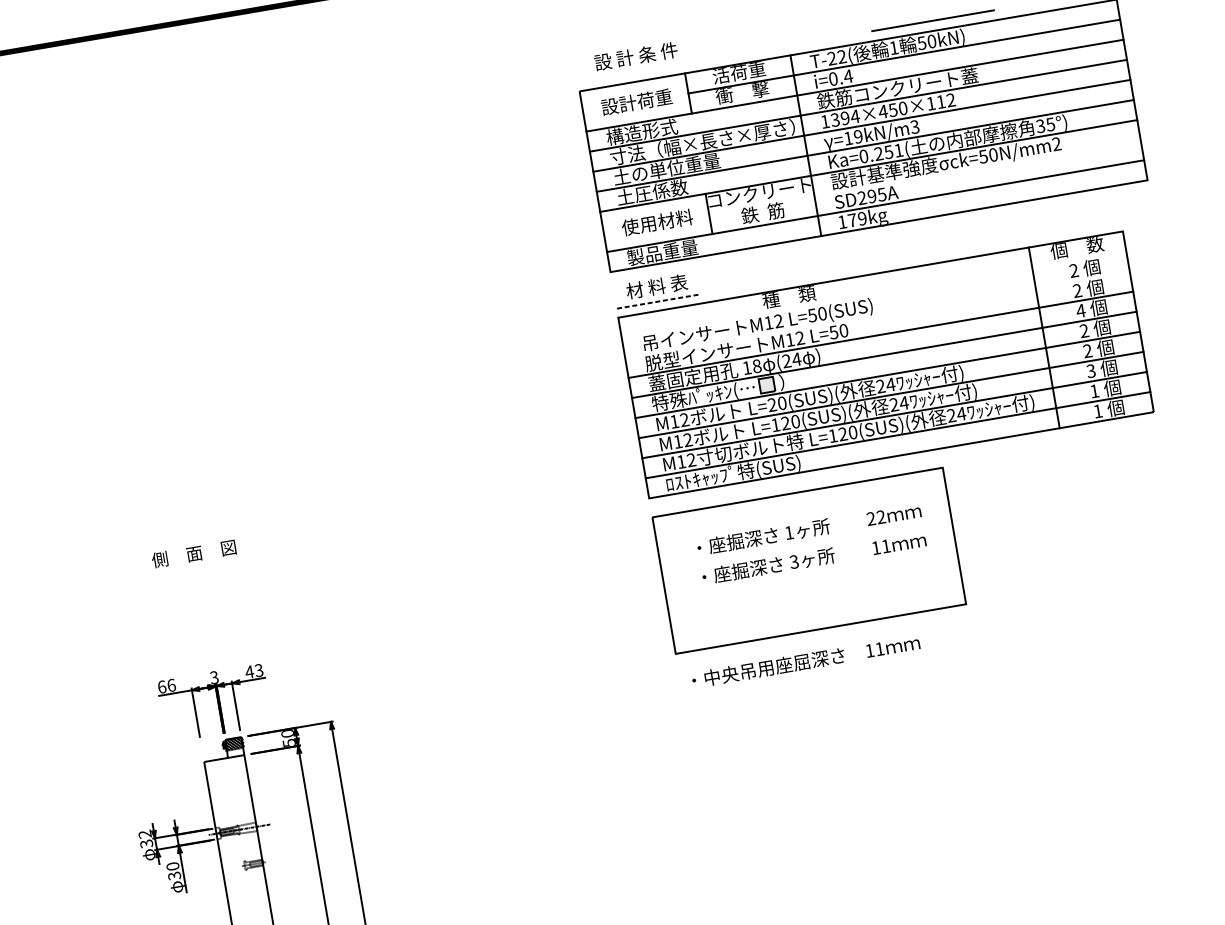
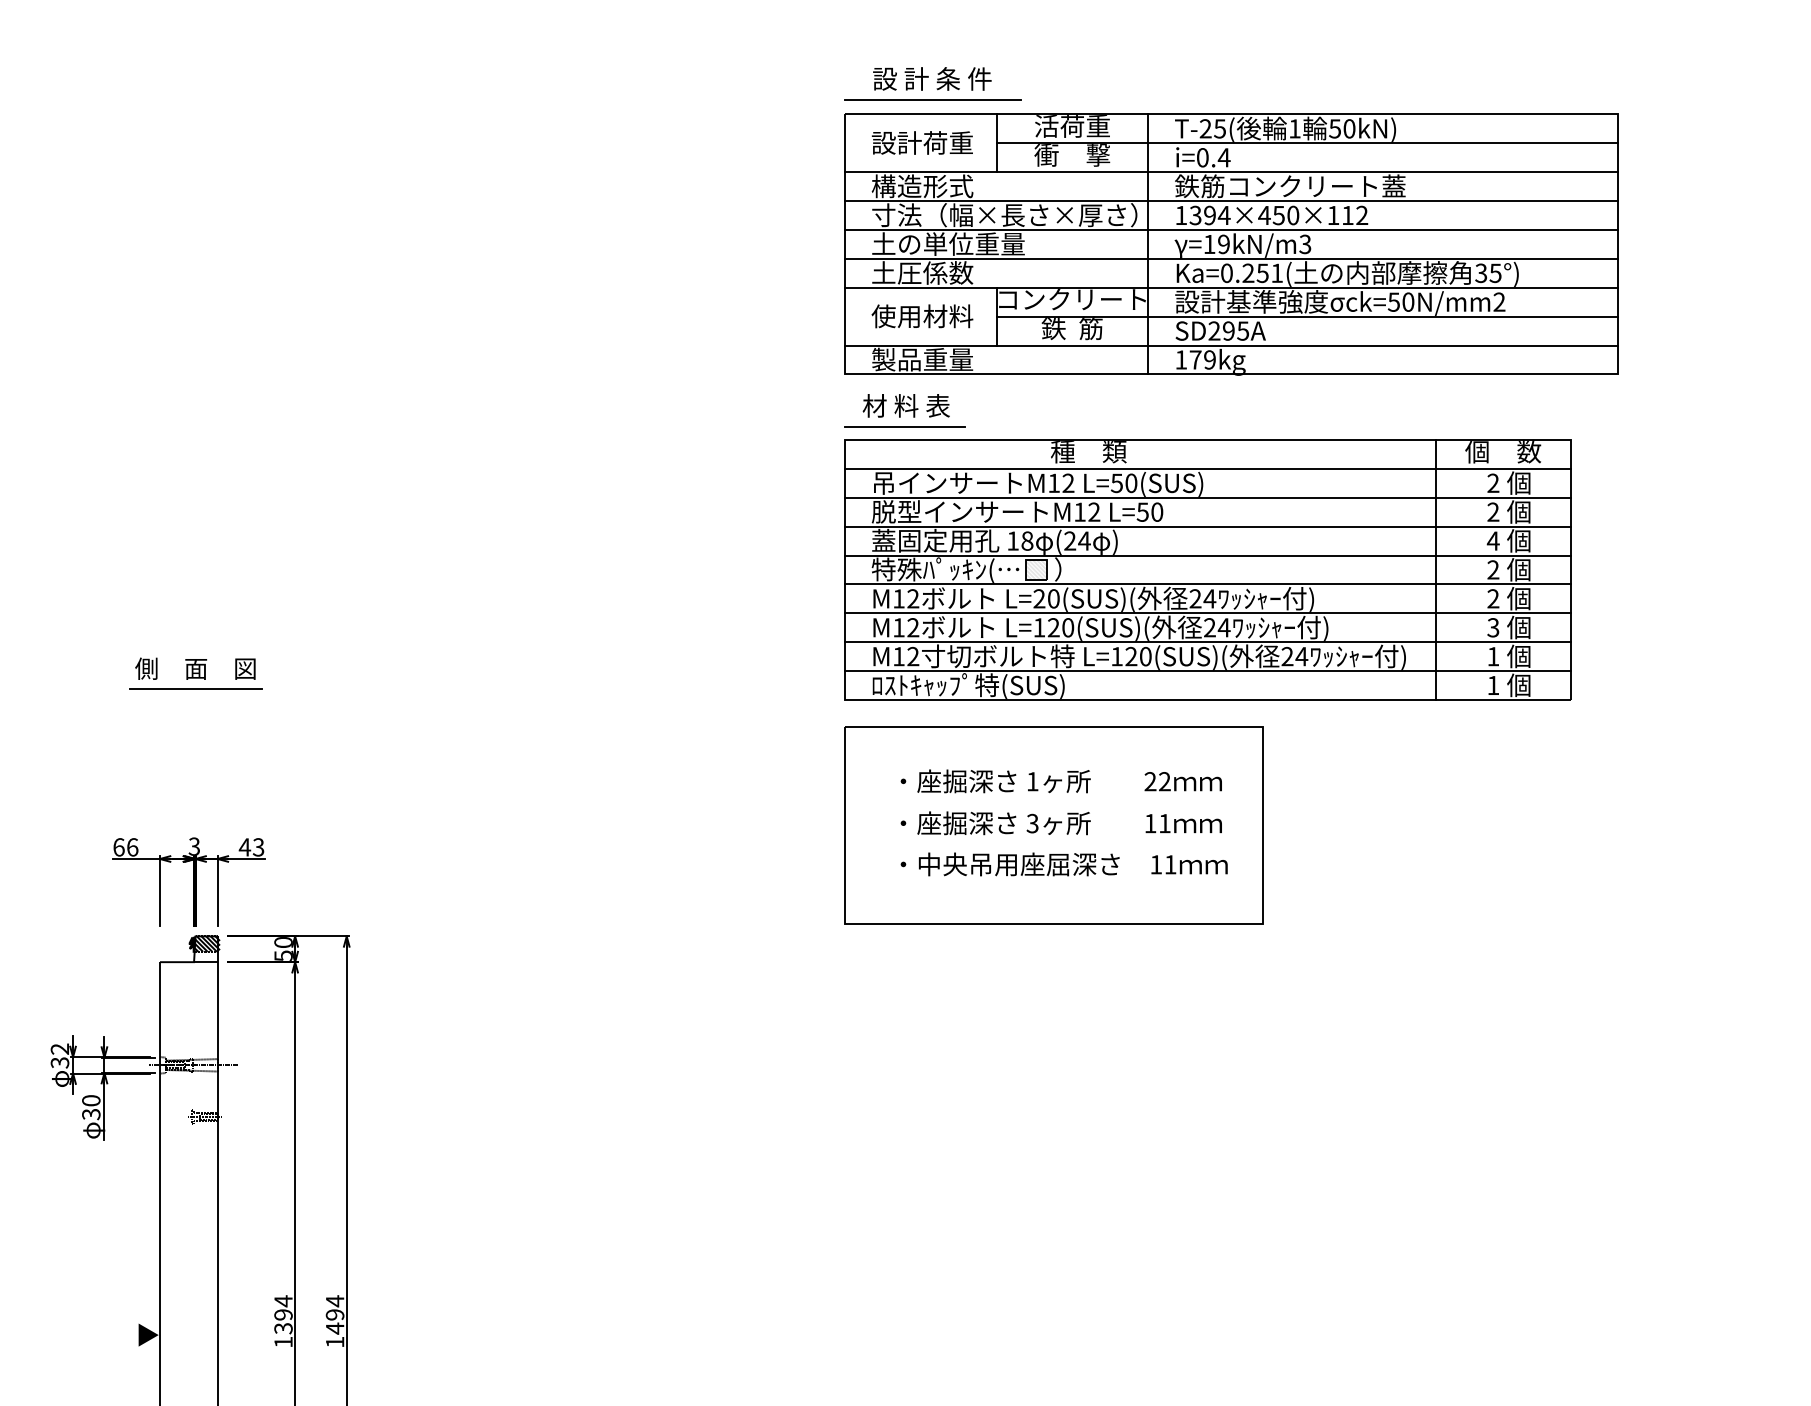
line: (932, 20) -> (932, 99), moved
text: (841, 56) -> (1219, 128), T-22( -> T-25(
line: (924, 177) -> (1306, 316), added
line: (874, 294) -> (1208, 468), added
line: (658, 301) -> (905, 427), dashed -> solid
line: (877, 314) -> (1208, 497), added
line: (196, 567) -> (195, 688), added
text: (805, 661) -> (1063, 864), moved

